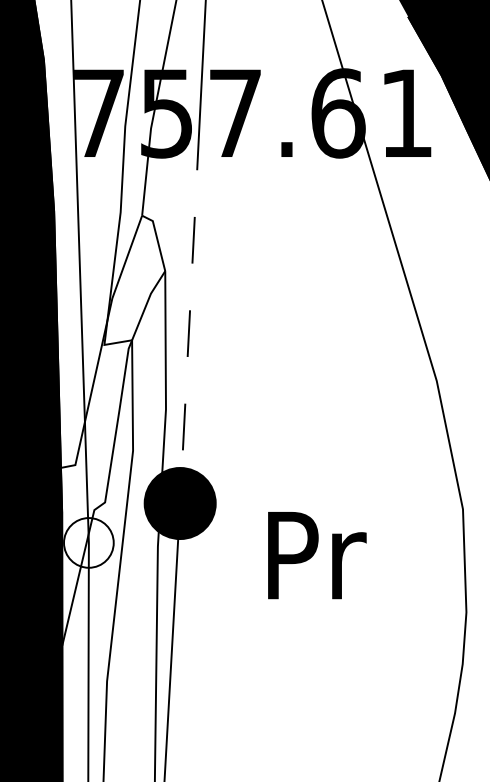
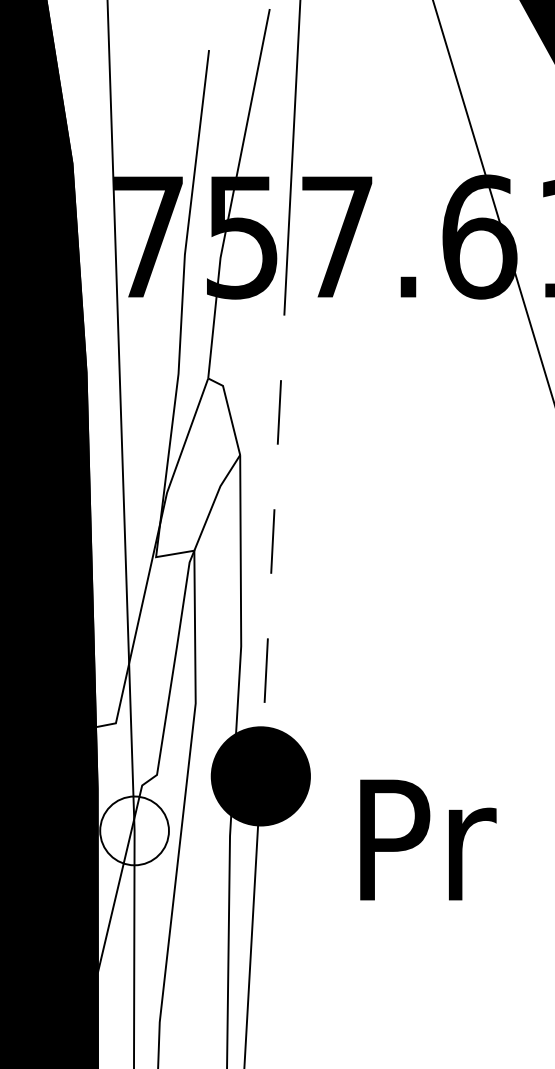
text: (317, 555) -> (428, 839), moved

